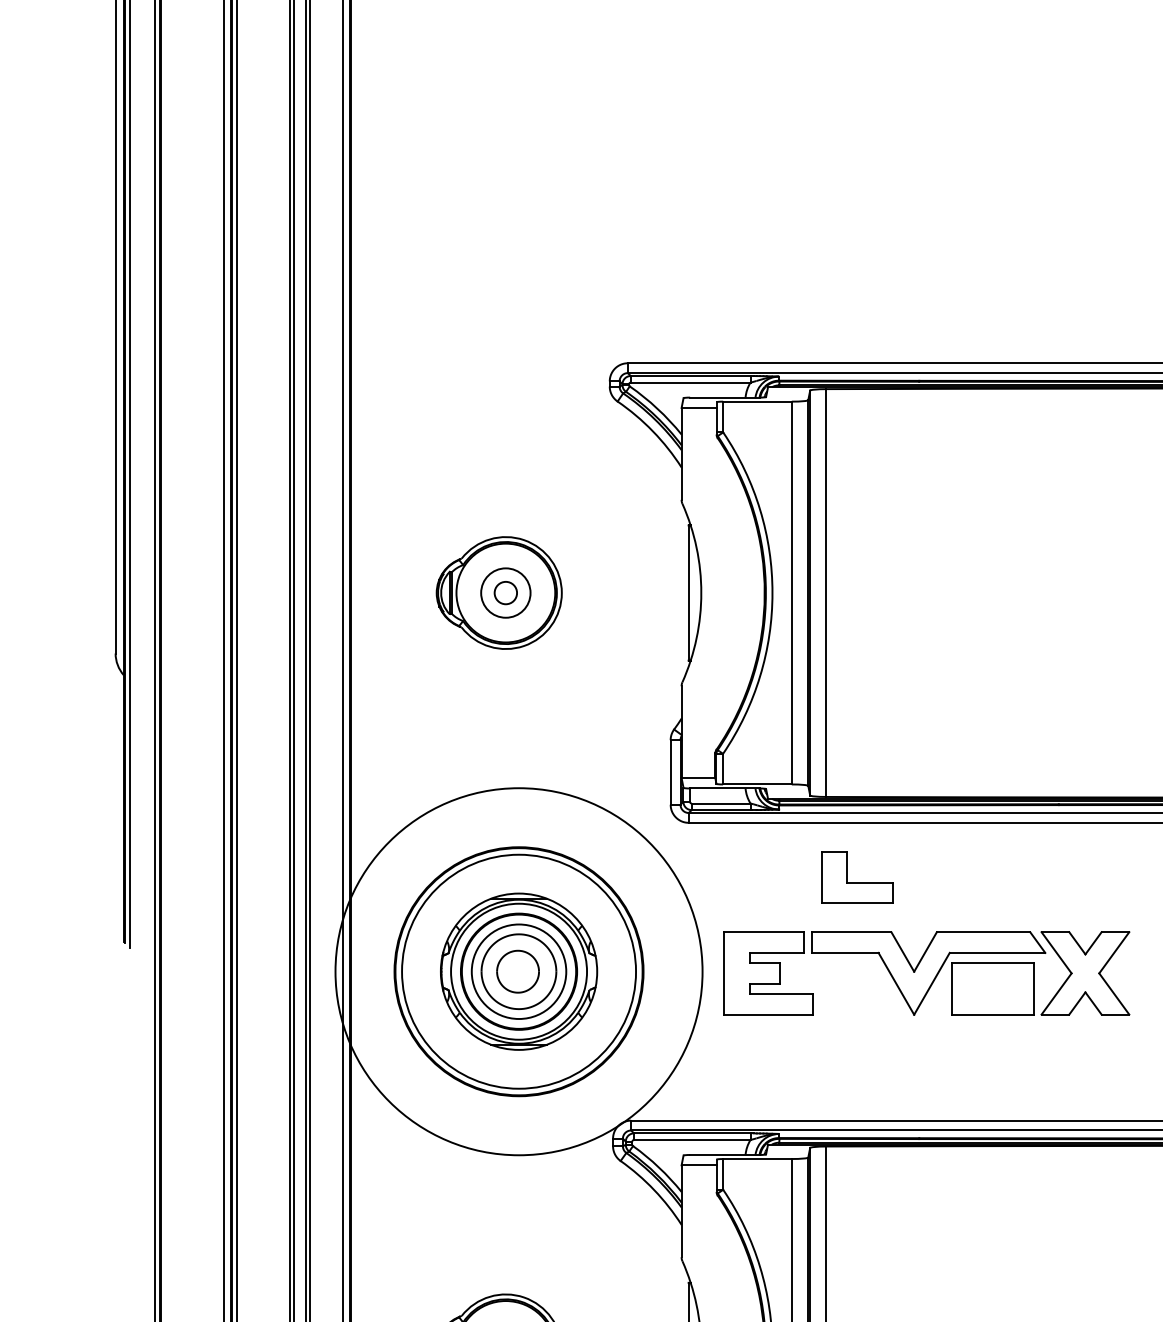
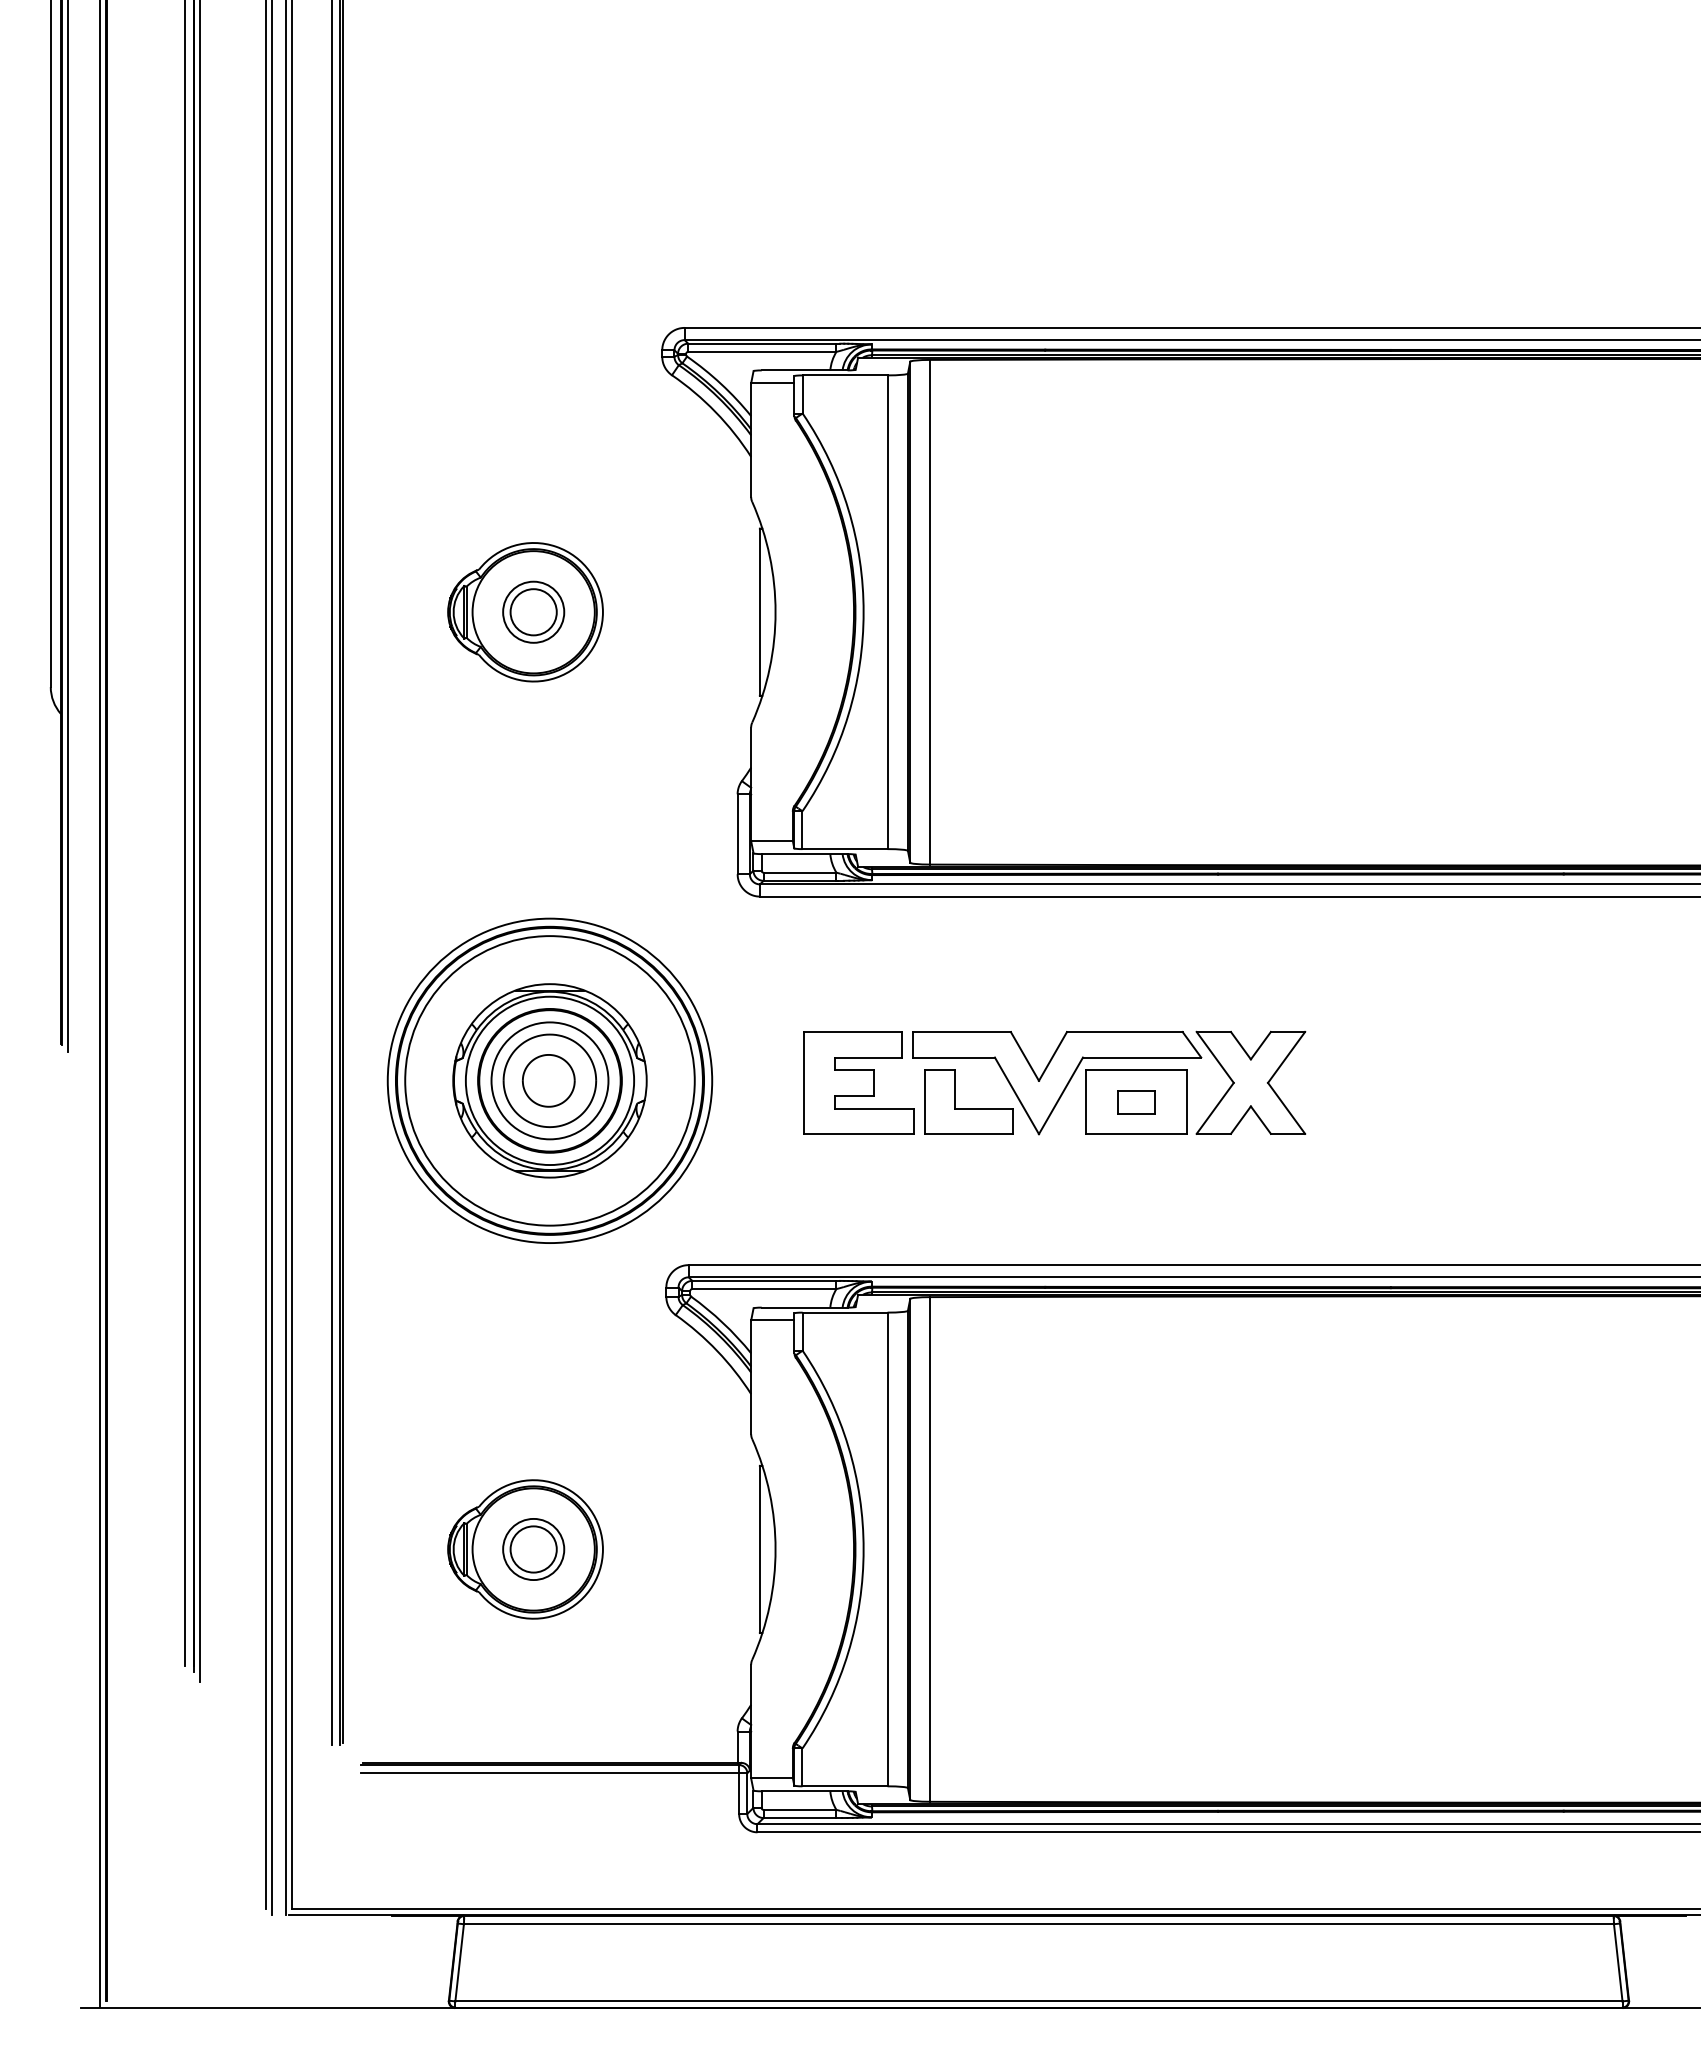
circle: (505, 593) -> (533, 612), size x1.67
part: (857, 882) -> (968, 1108), moved
circle: (518, 971) -> (549, 1080), size x0.71
part: (992, 989) -> (1136, 1102), added

